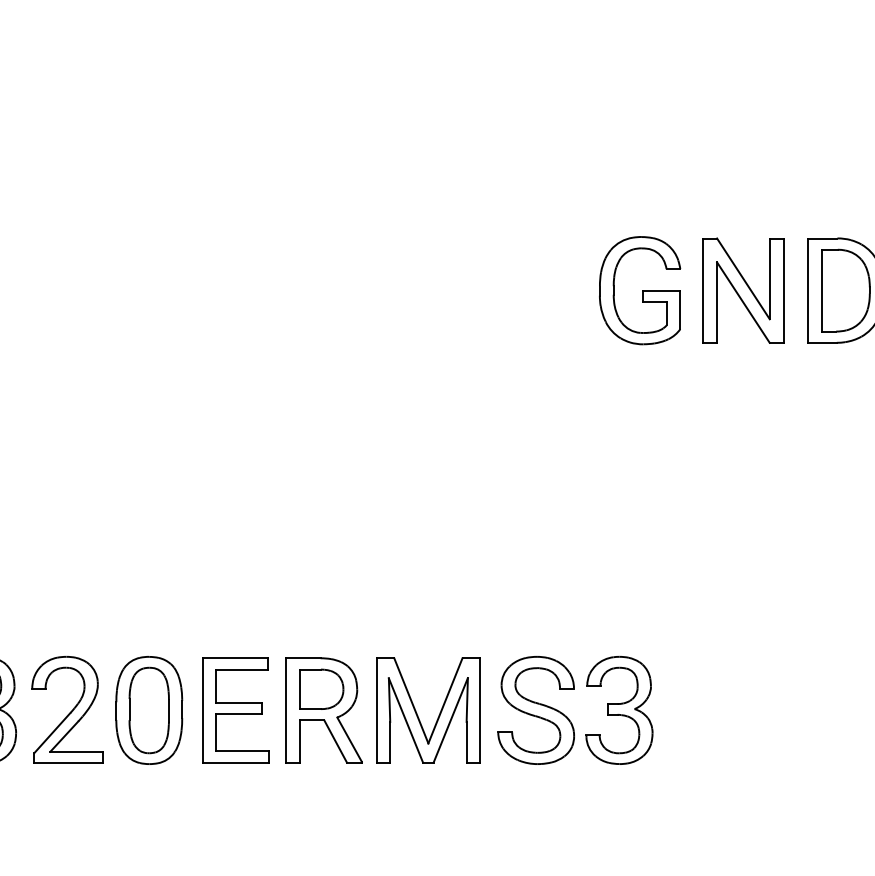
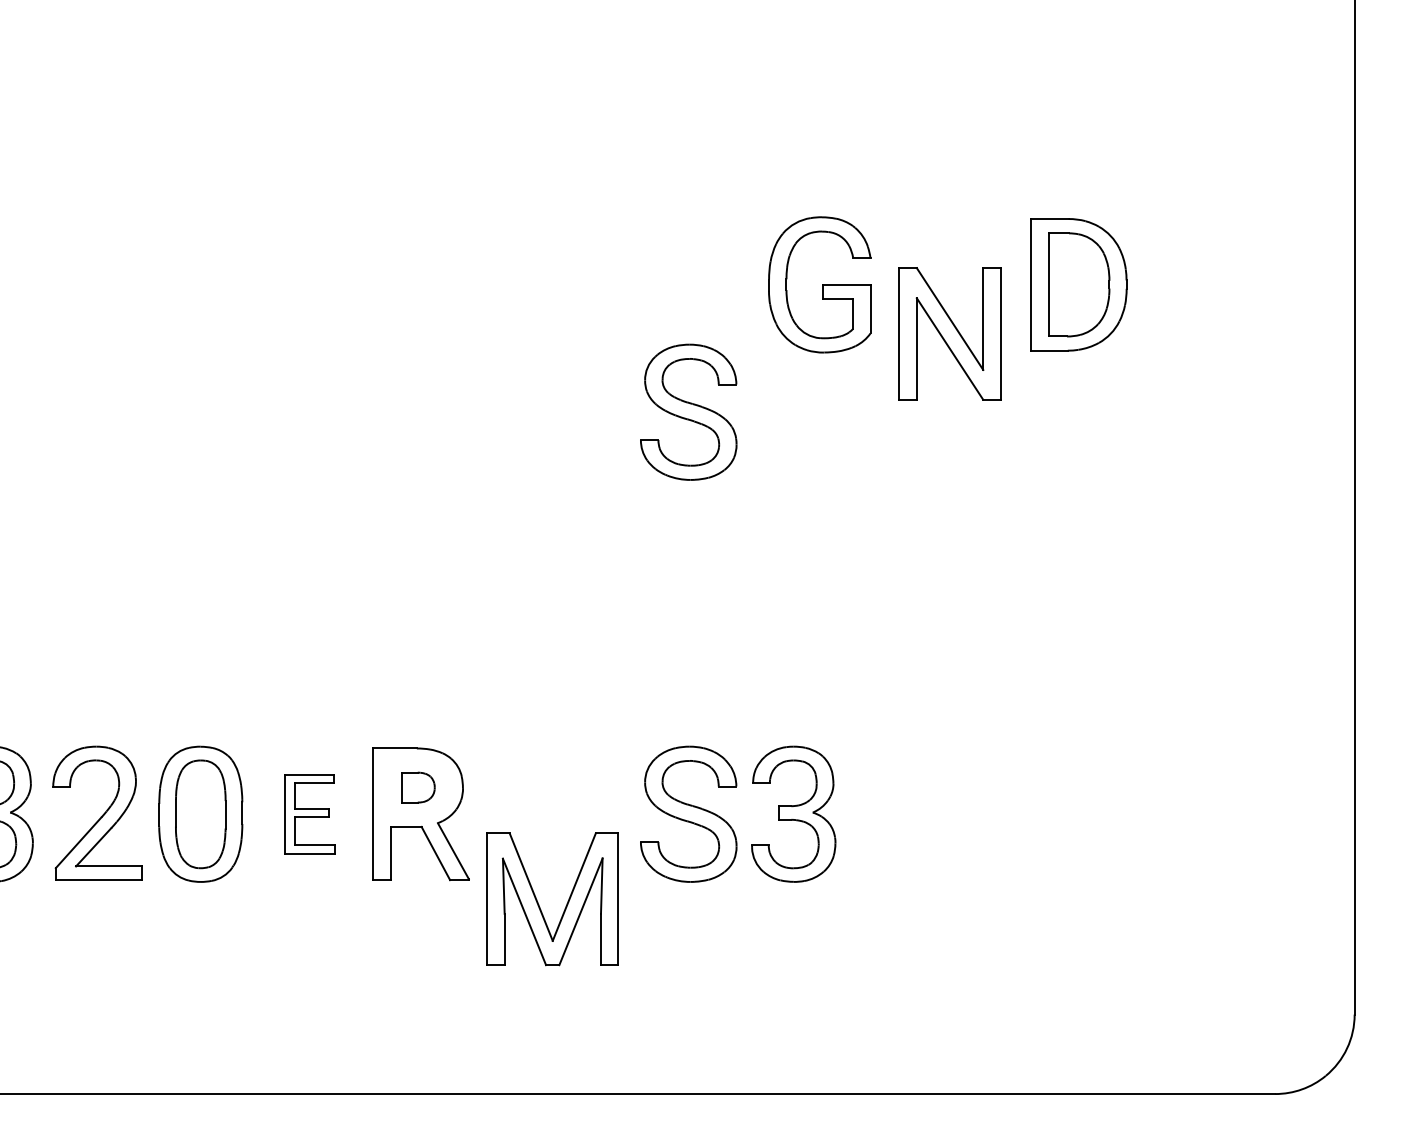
part: (742, 290) -> (949, 333), moved
part: (536, 391) -> (688, 411), added
part: (321, 689) -> (418, 787), size x0.6
part: (235, 709) -> (309, 813), size x0.6
part: (417, 714) -> (539, 904), moved

